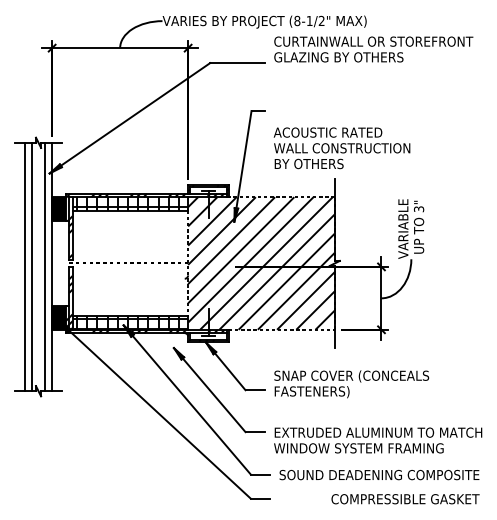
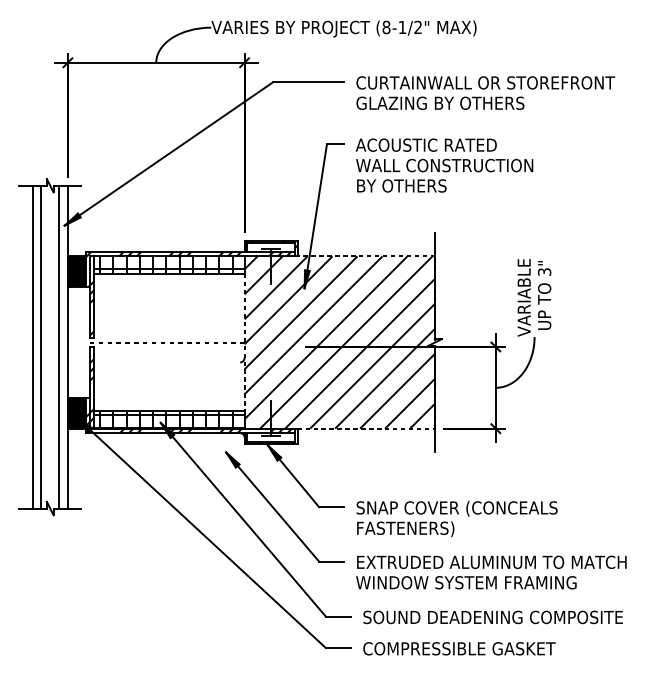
text: (373, 49) -> (485, 93), moved
text: (341, 148) -> (443, 165), moved
text: (351, 384) -> (456, 519), moved
text: (405, 499) -> (459, 649), moved

